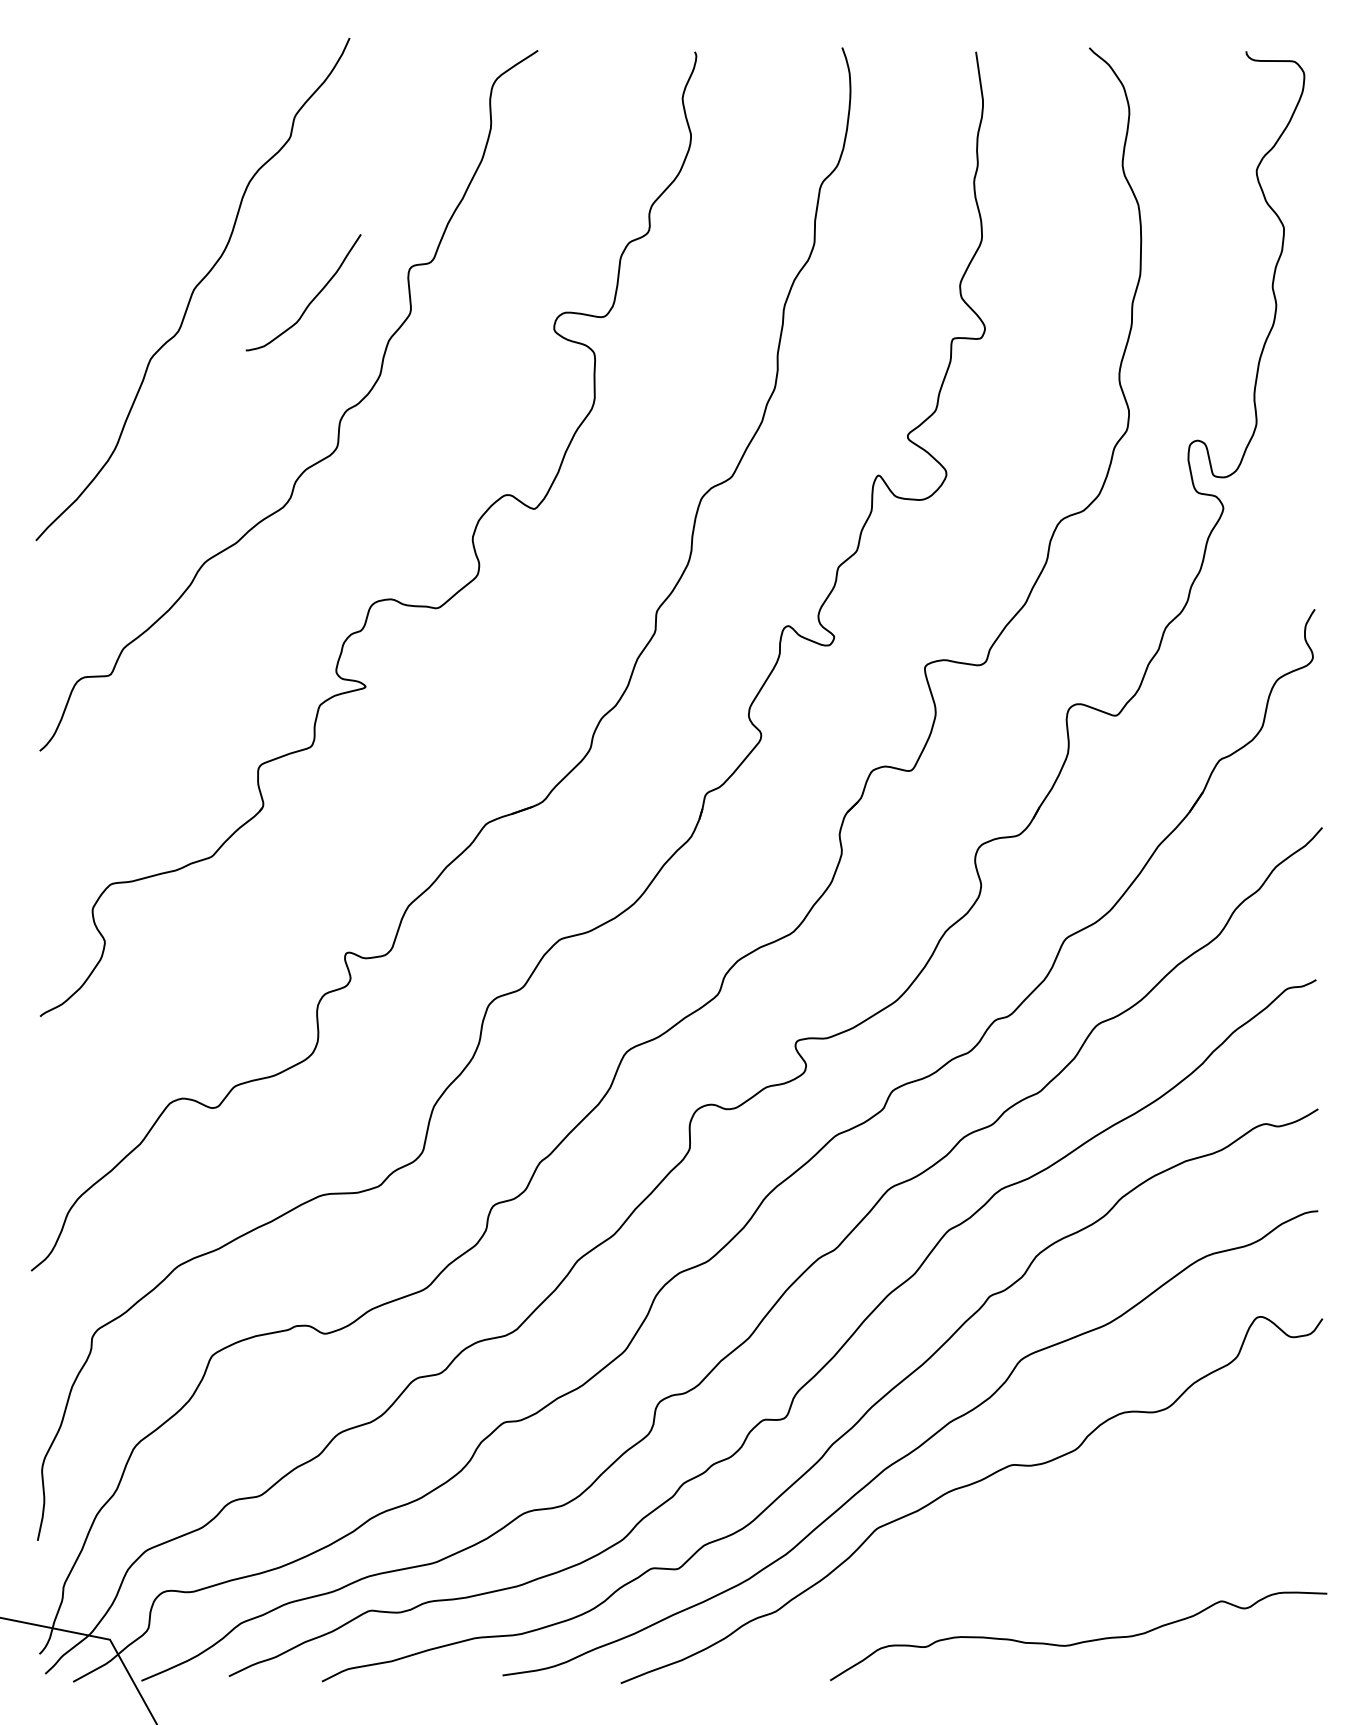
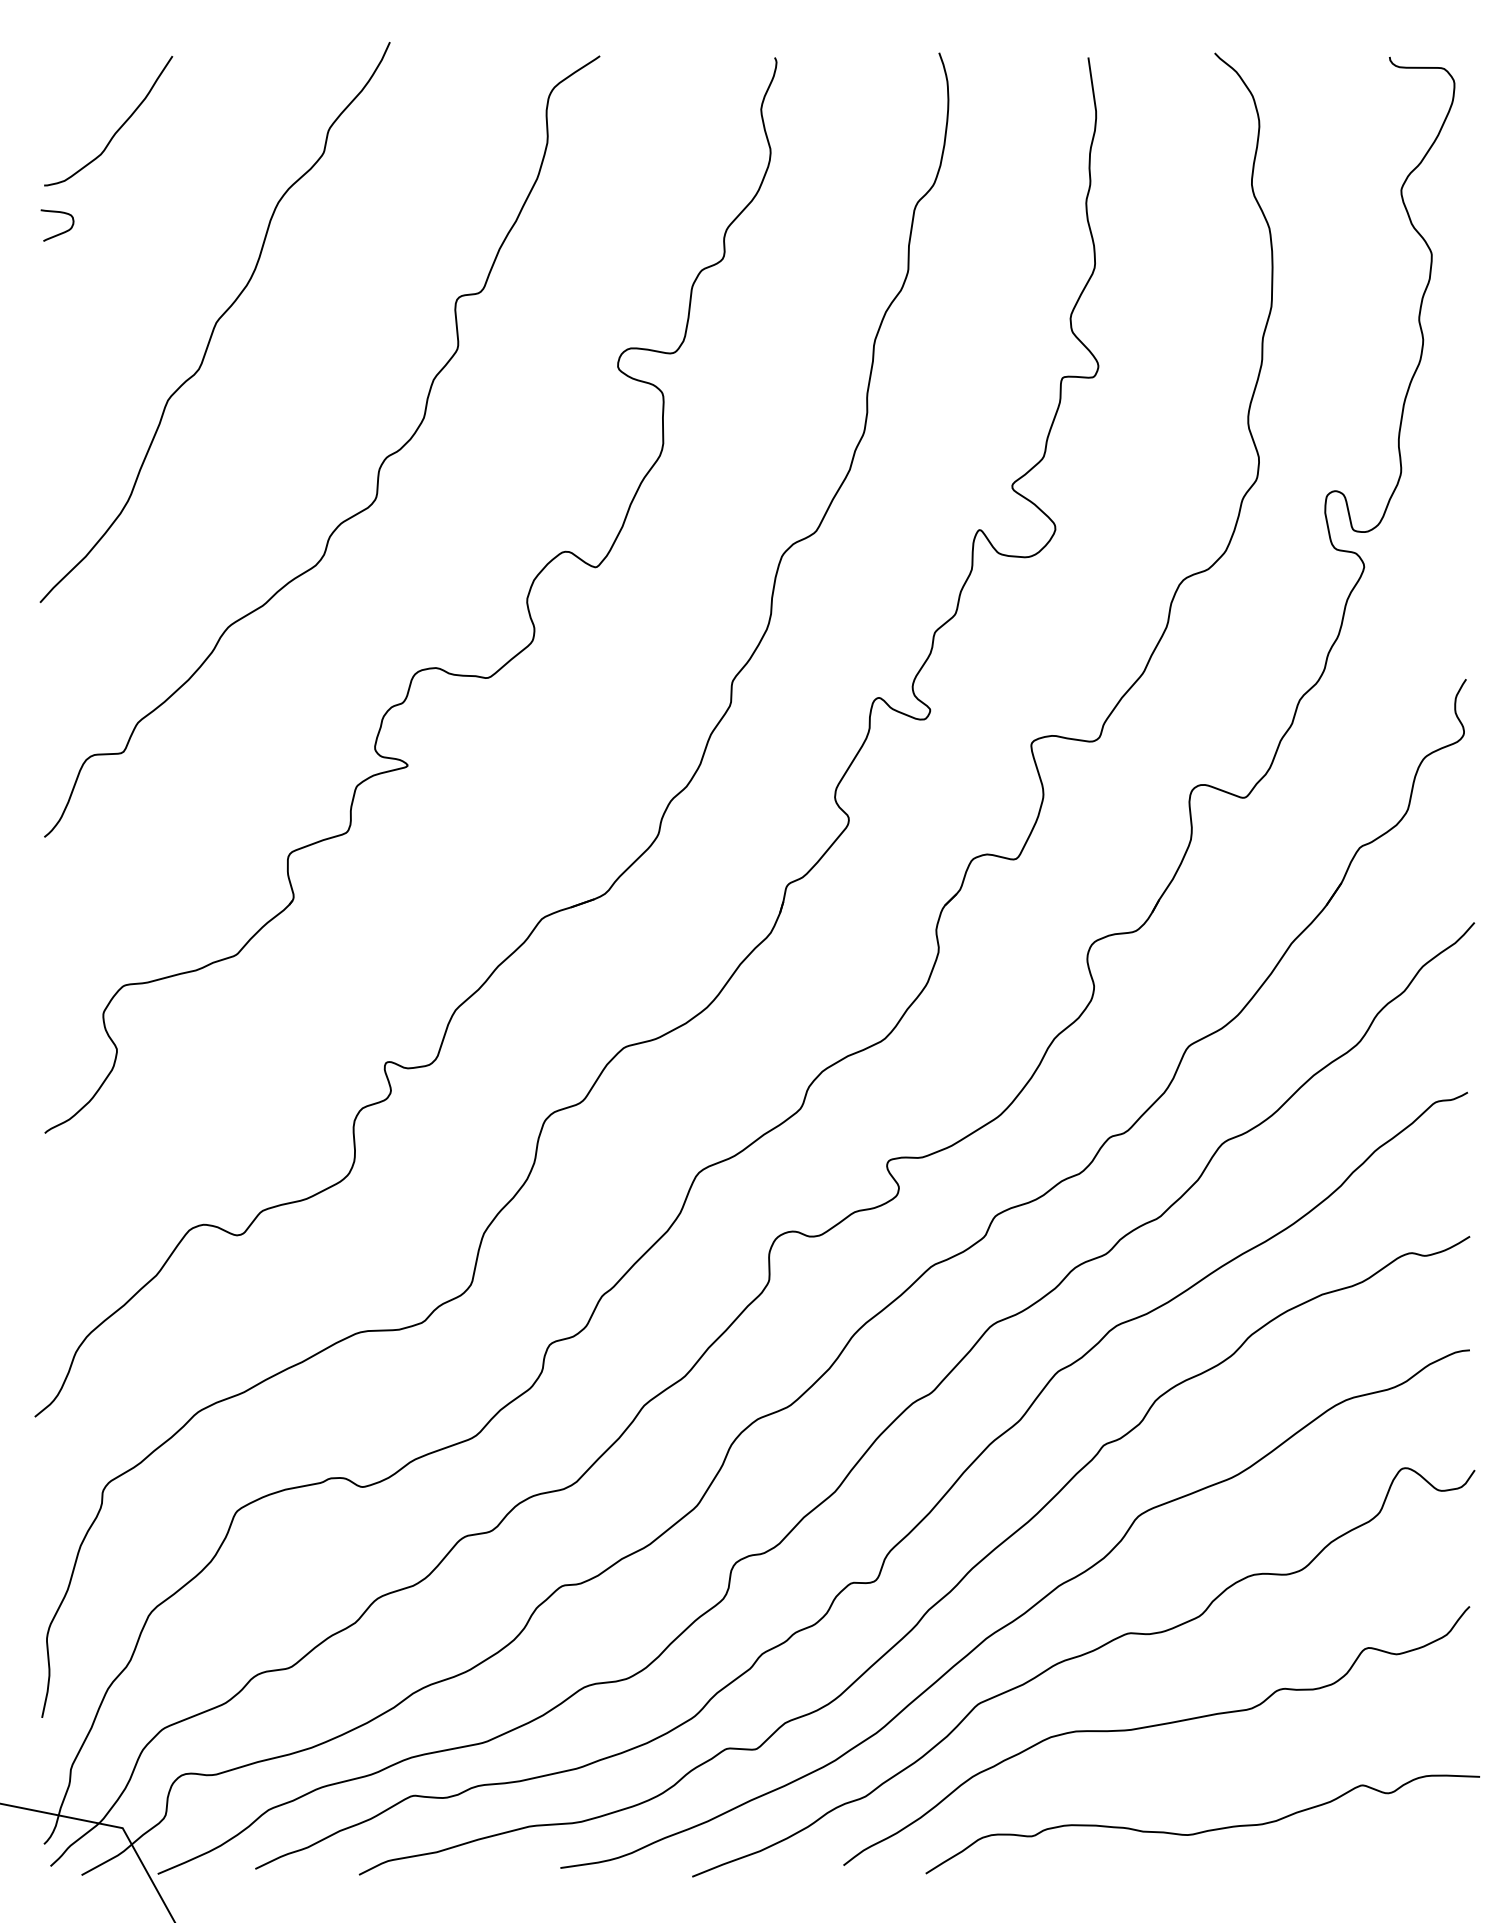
curve: (55, 208) -> (61, 232), added
curve: (311, 300) -> (117, 129), moved
curve: (1037, 1548) -> (1156, 1726), added

